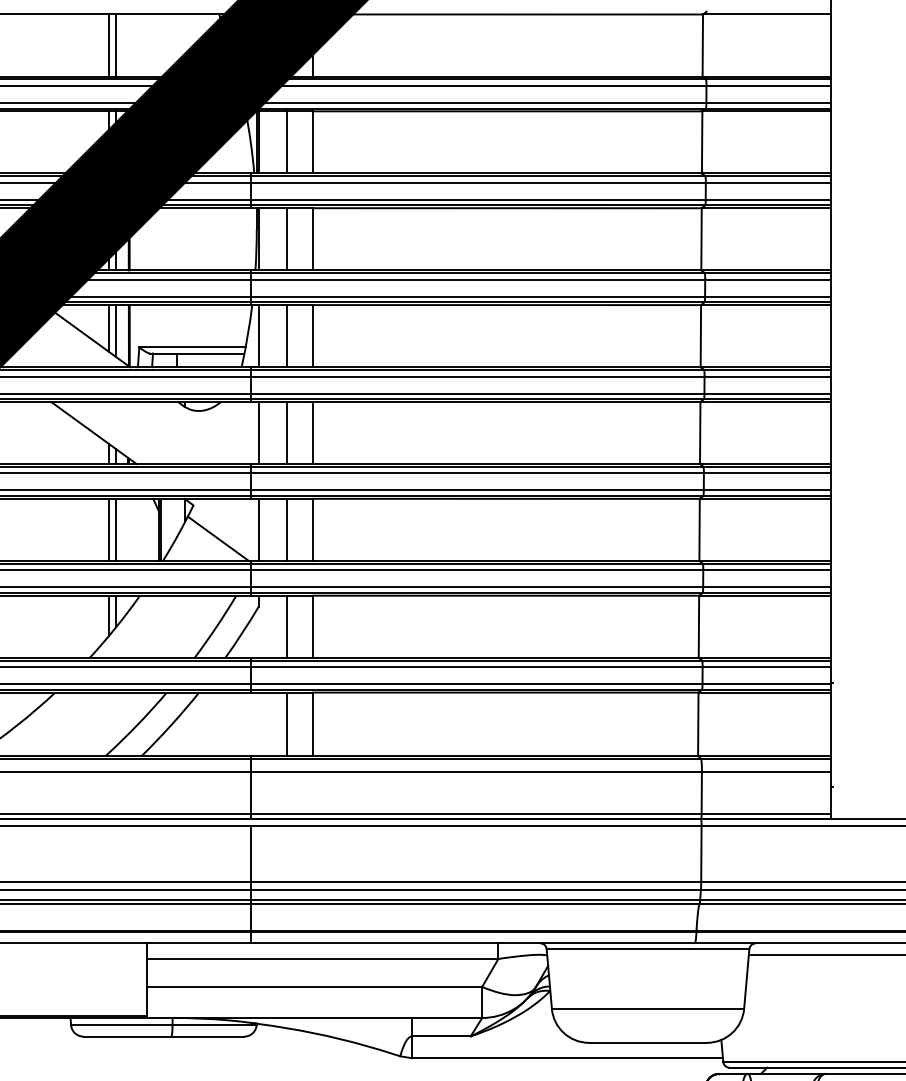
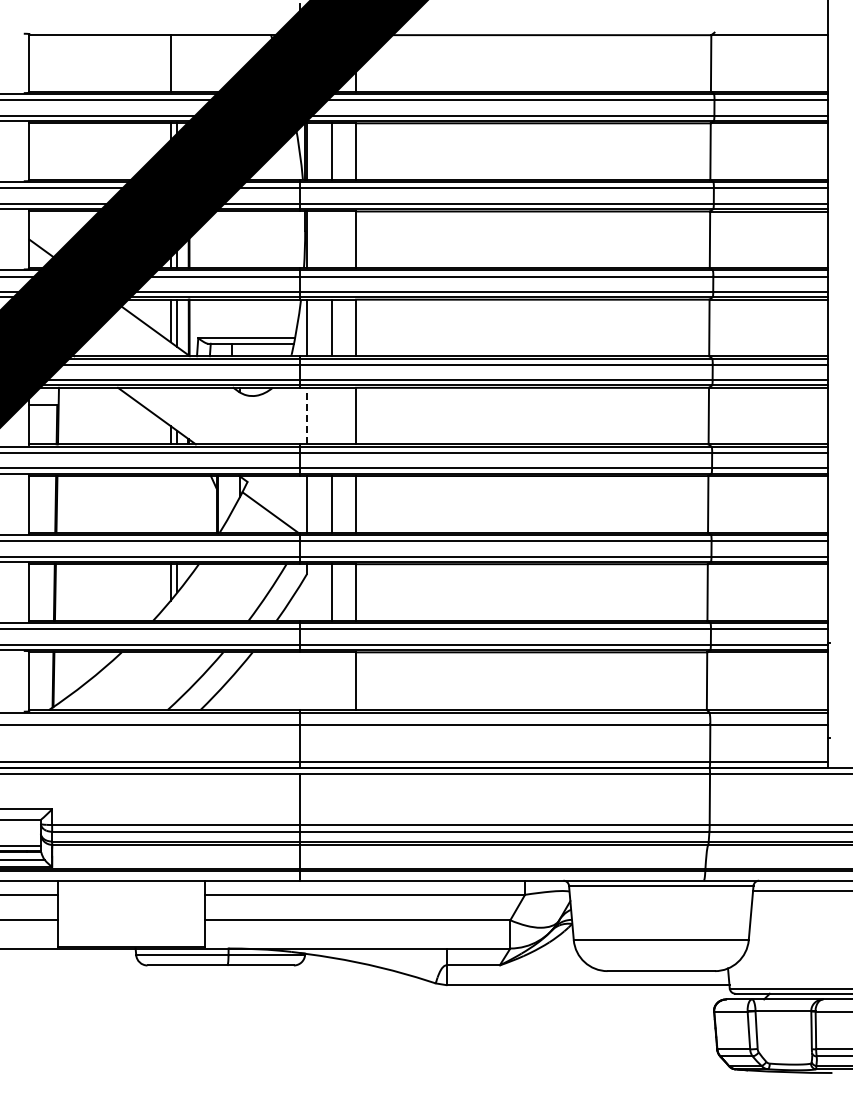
line: (116, 45) -> (177, 63), removed
line: (286, 238) -> (332, 239), removed
line: (258, 432) -> (306, 415), solid -> dashed
line: (286, 432) -> (332, 415), removed
line: (108, 530) -> (170, 504), removed
line: (116, 530) -> (177, 504), removed
line: (286, 724) -> (332, 681), removed

